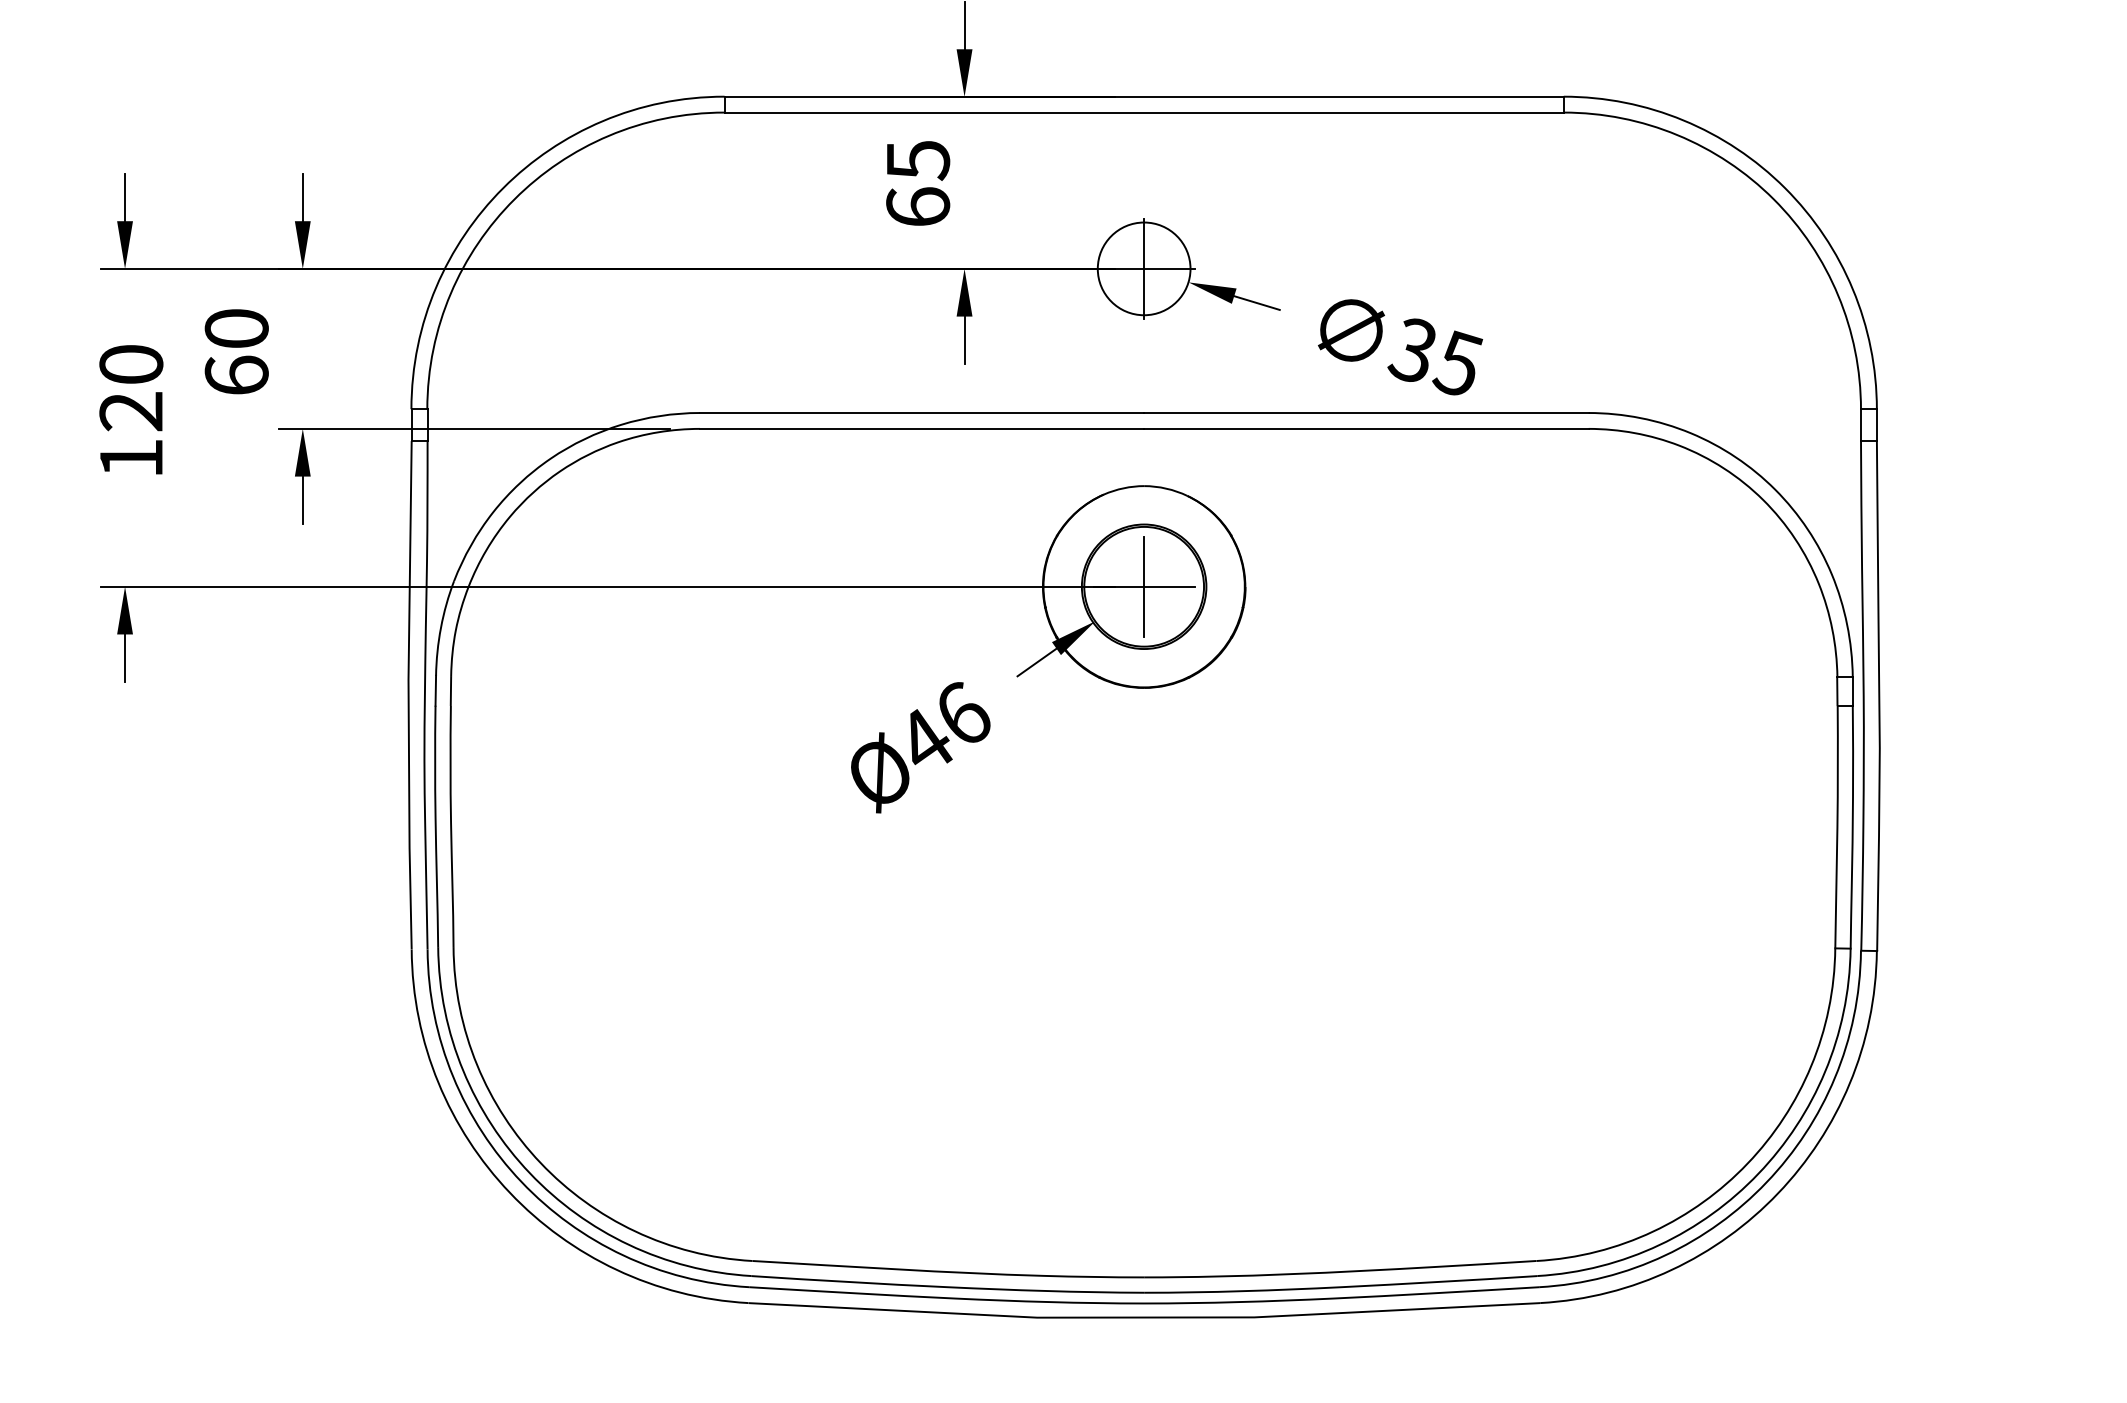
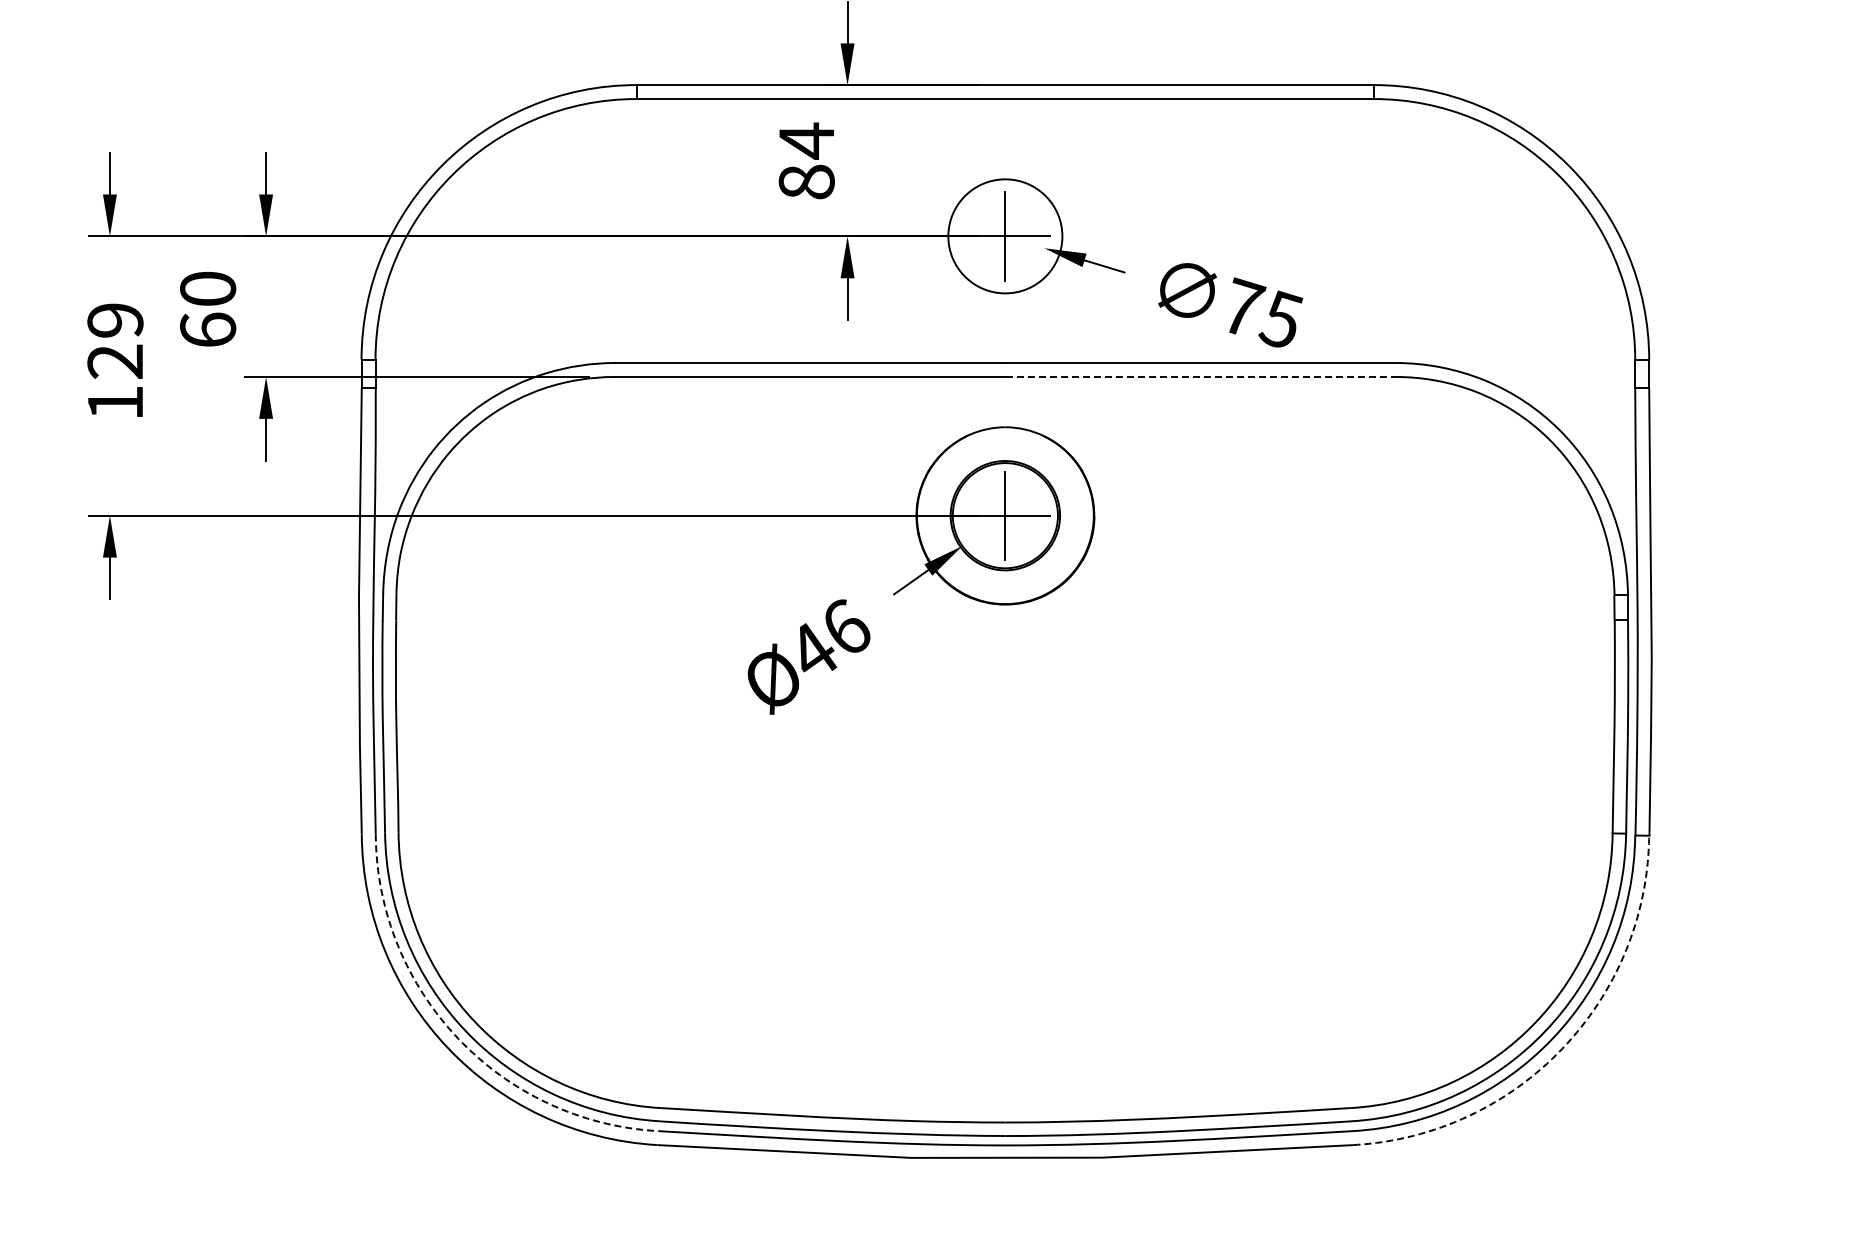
text: (917, 182) -> (806, 160), 65 -> 84
circle: (1144, 269) -> (1005, 236), size x1.4
text: (1414, 348) -> (1242, 306), 35 -> 75
text: (131, 364) -> (115, 320), 120 -> 129
line: (1367, 428) -> (1201, 376), solid -> dashed
arc: (521, 1181) -> (458, 1038), solid -> dashed
arc: (1778, 1193) -> (1562, 1048), solid -> dashed

